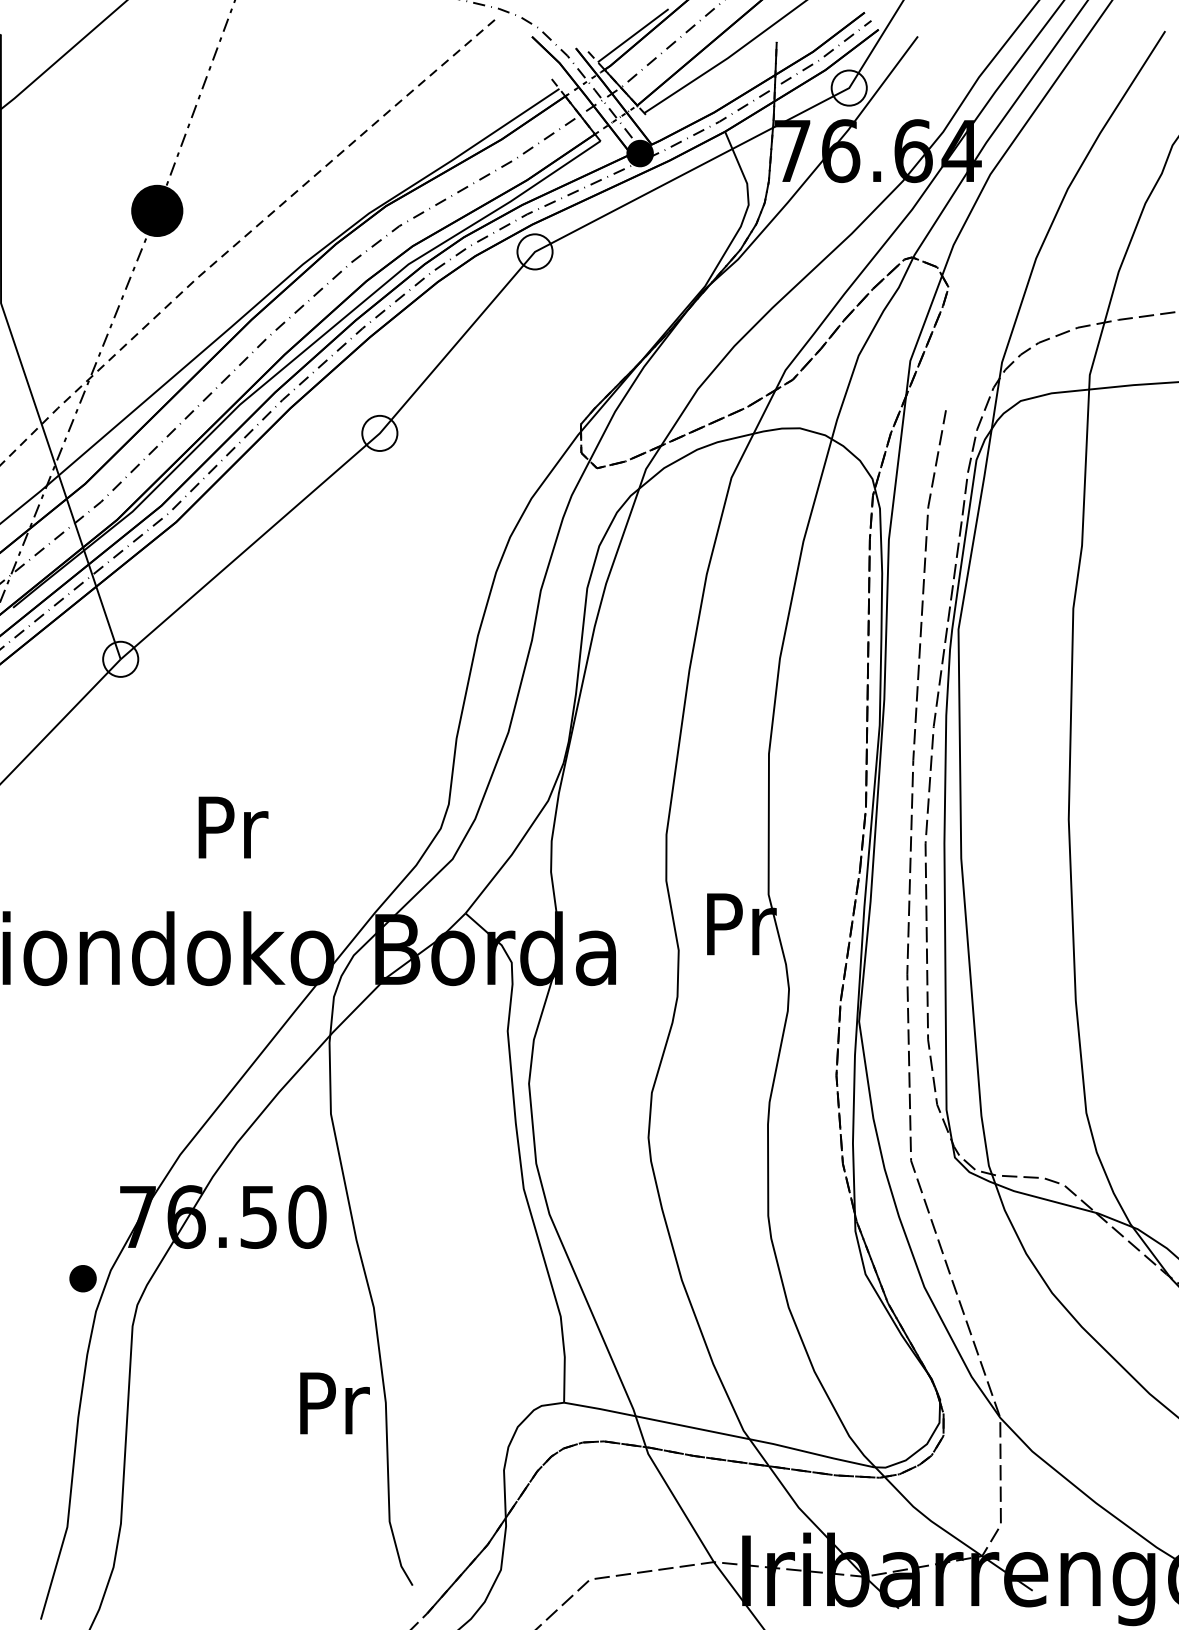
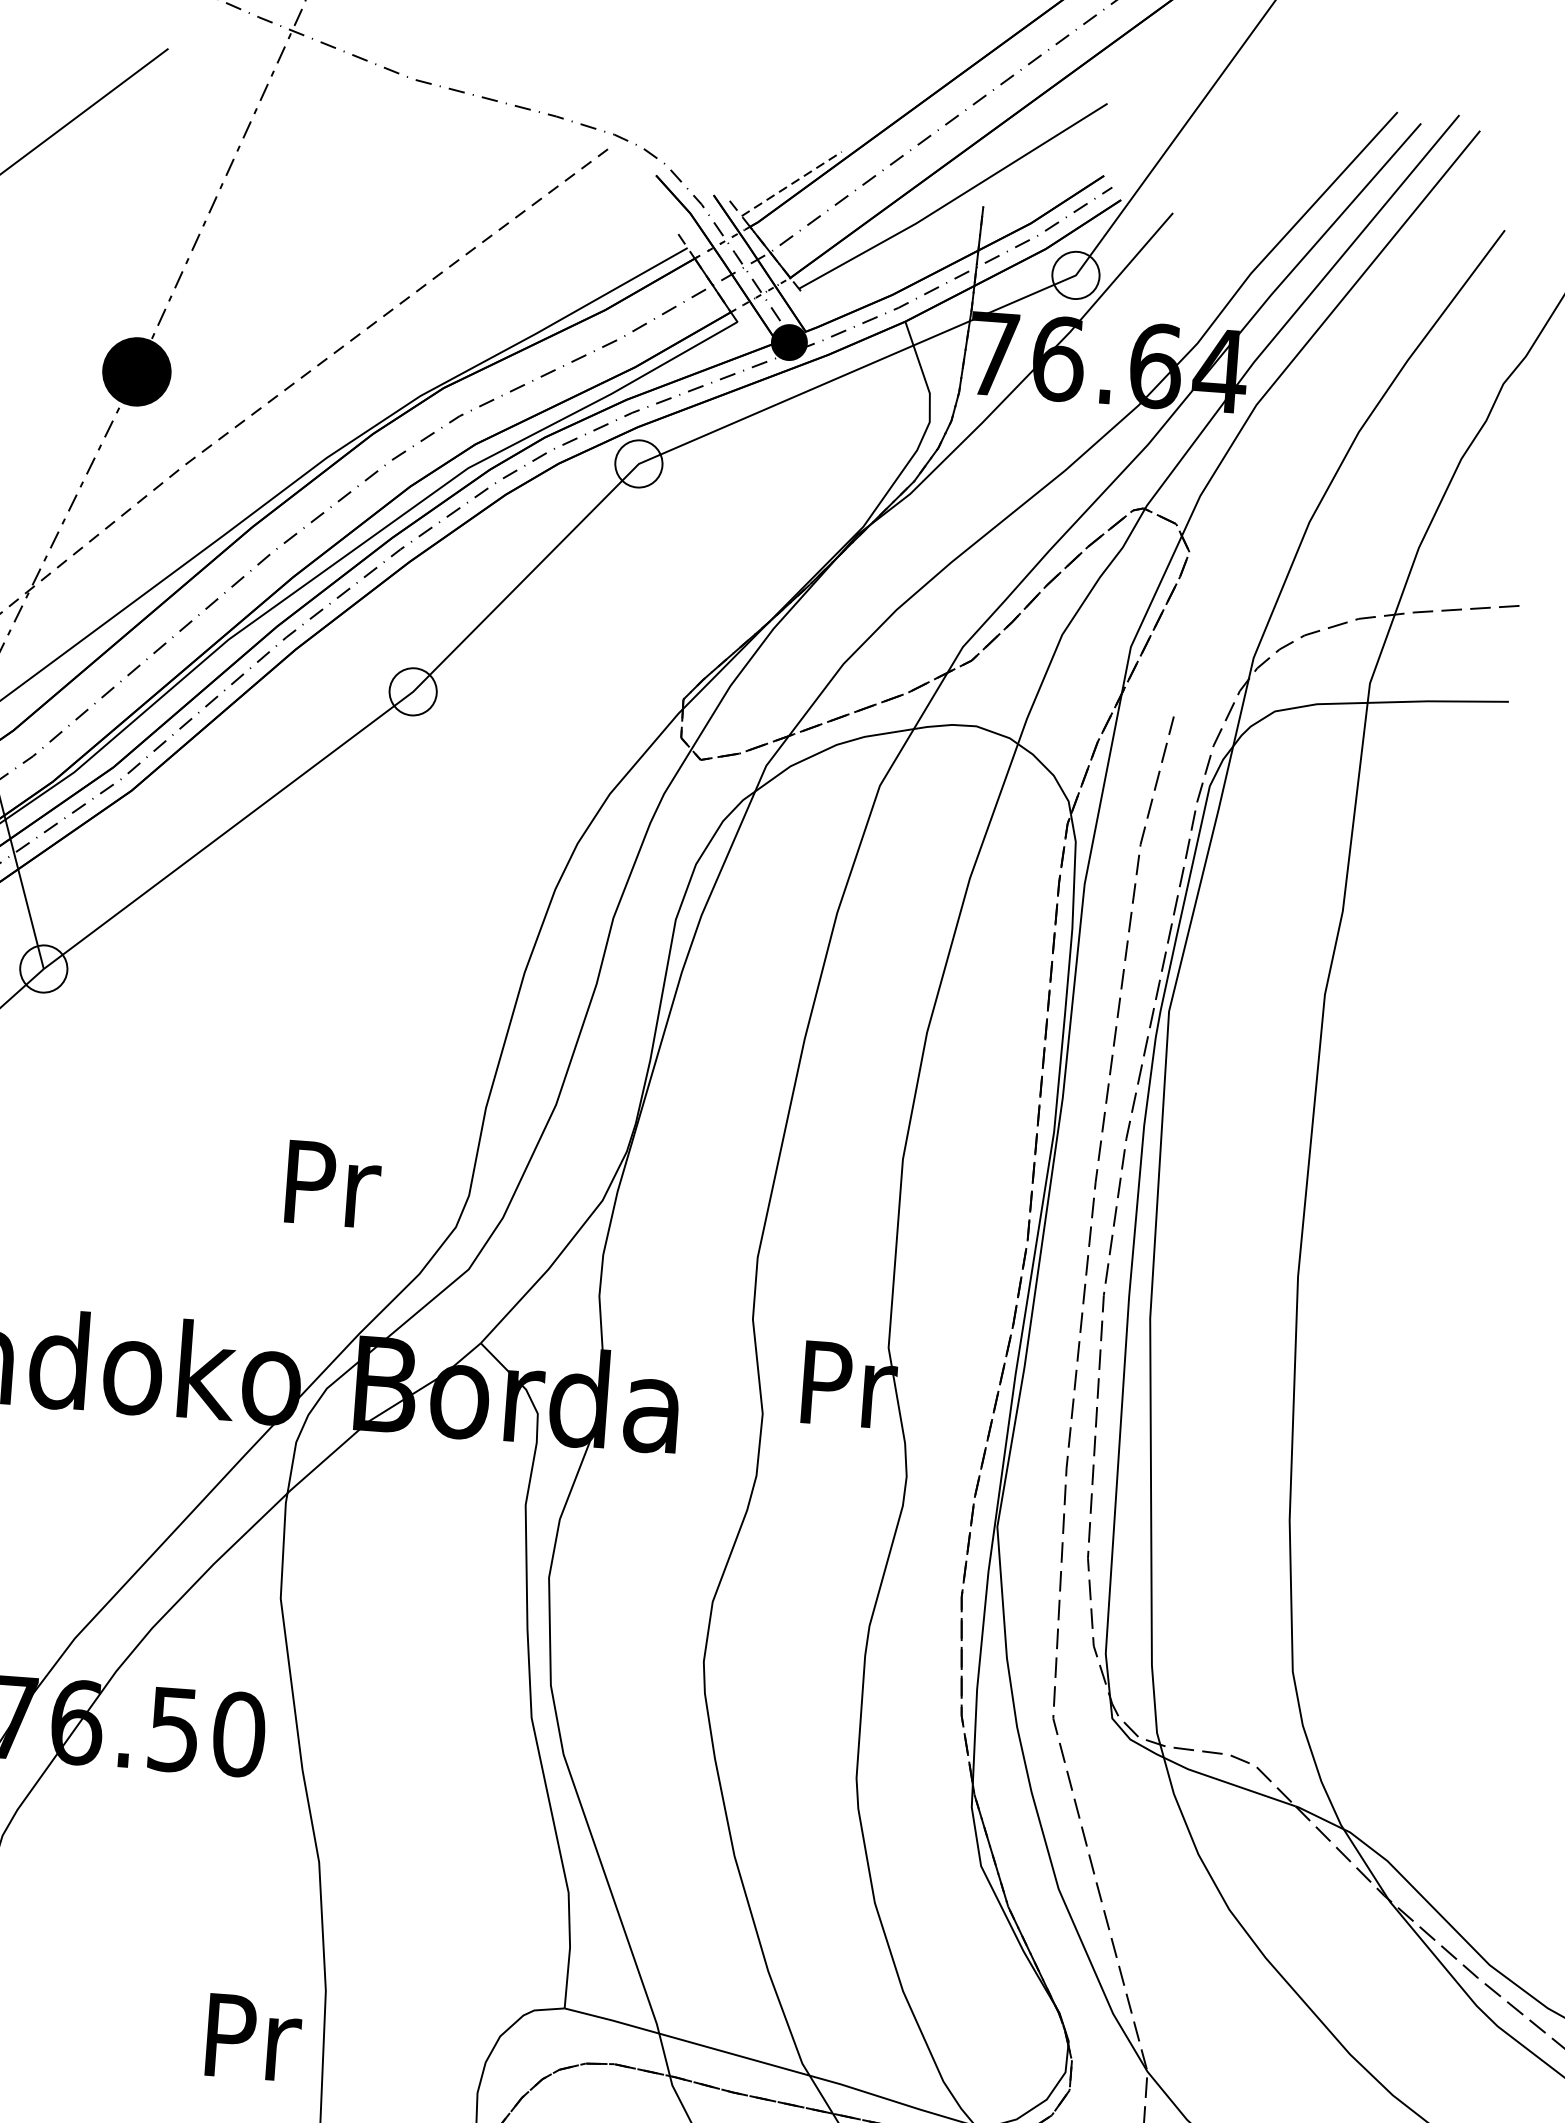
line: (633, 35) -> (792, 183), solid -> dashed
text: (233, 827) -> (333, 1184), moved
text: (334, 1403) -> (253, 2037), moved

